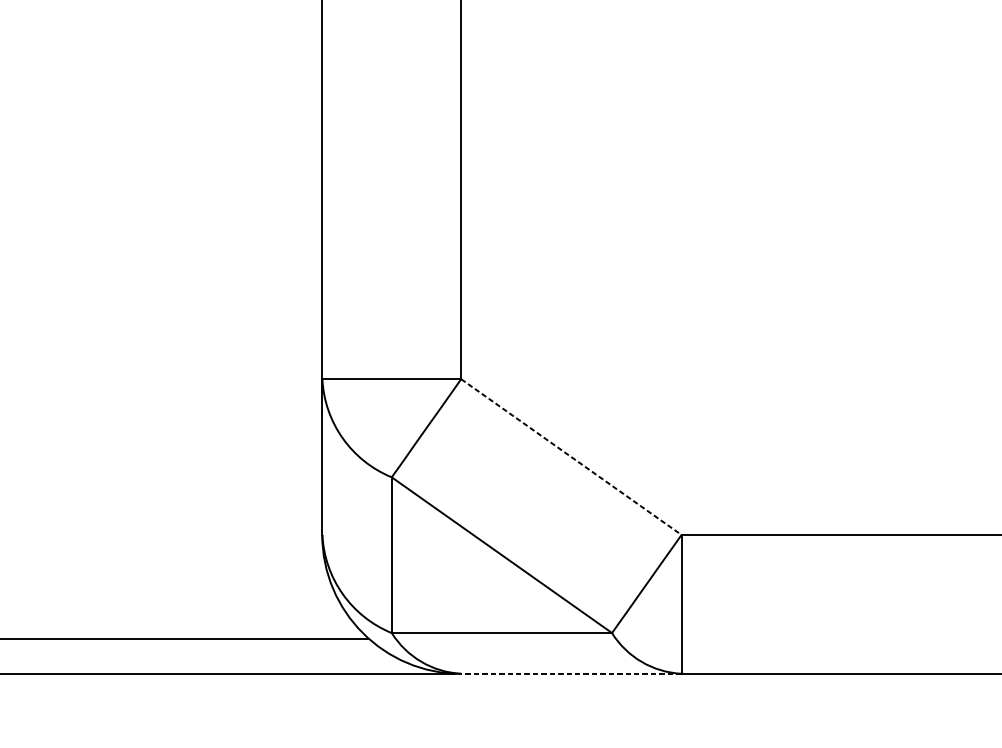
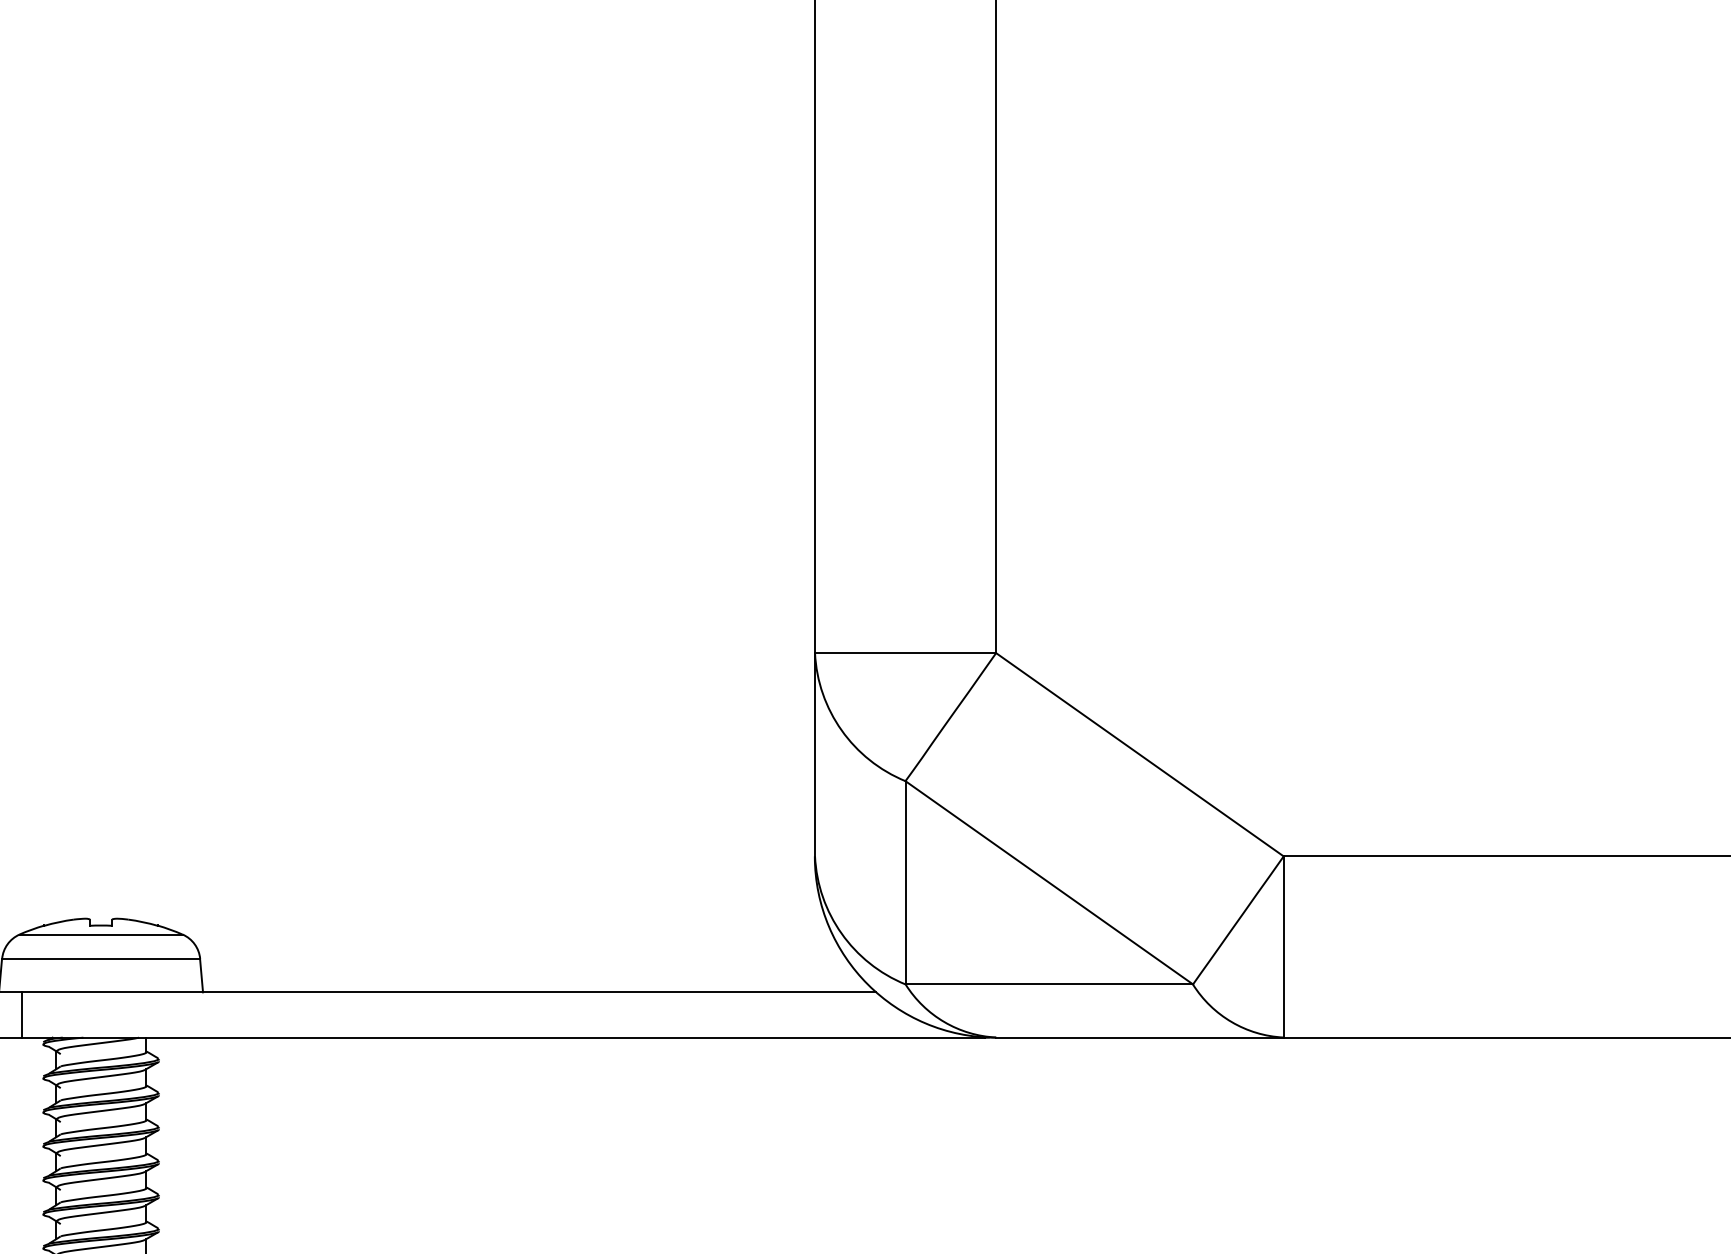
line: (571, 457) -> (1140, 755), dashed -> solid
line: (571, 673) -> (1139, 1037), dashed -> solid

